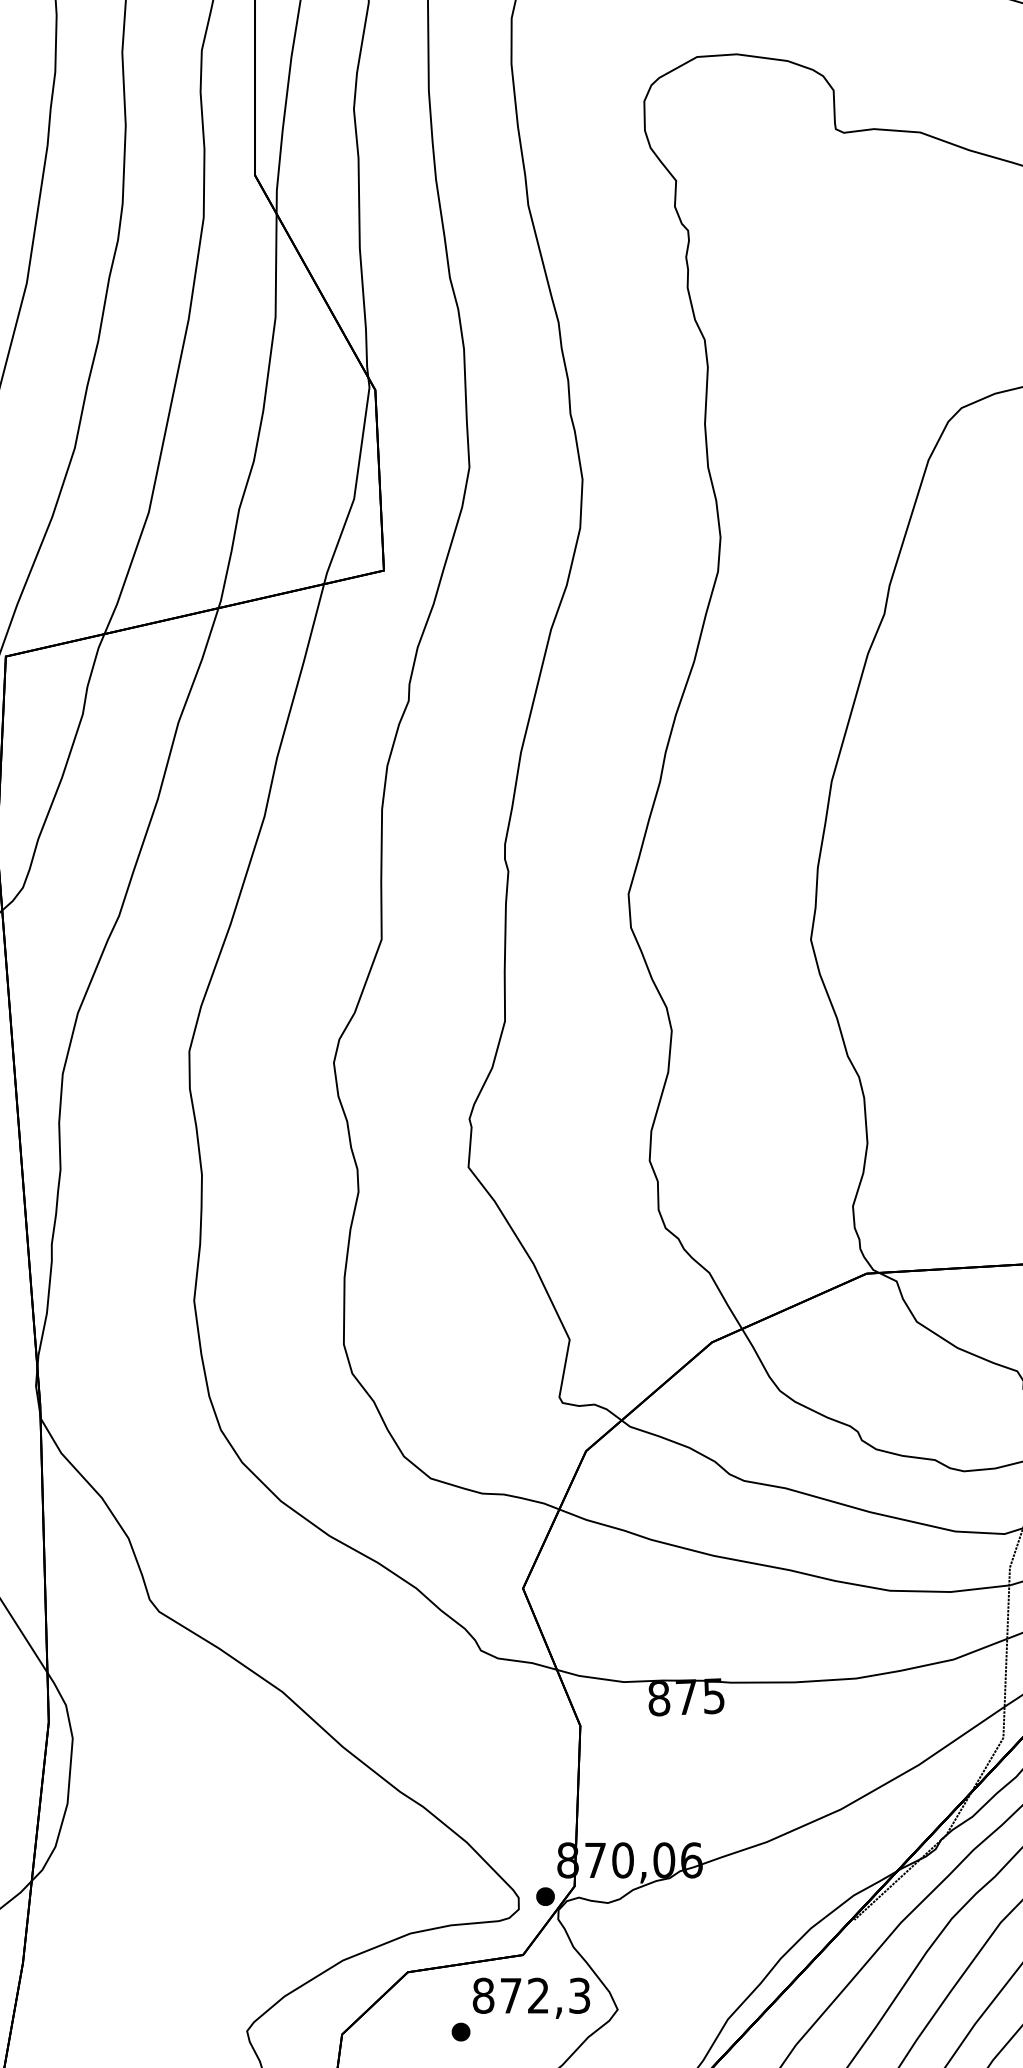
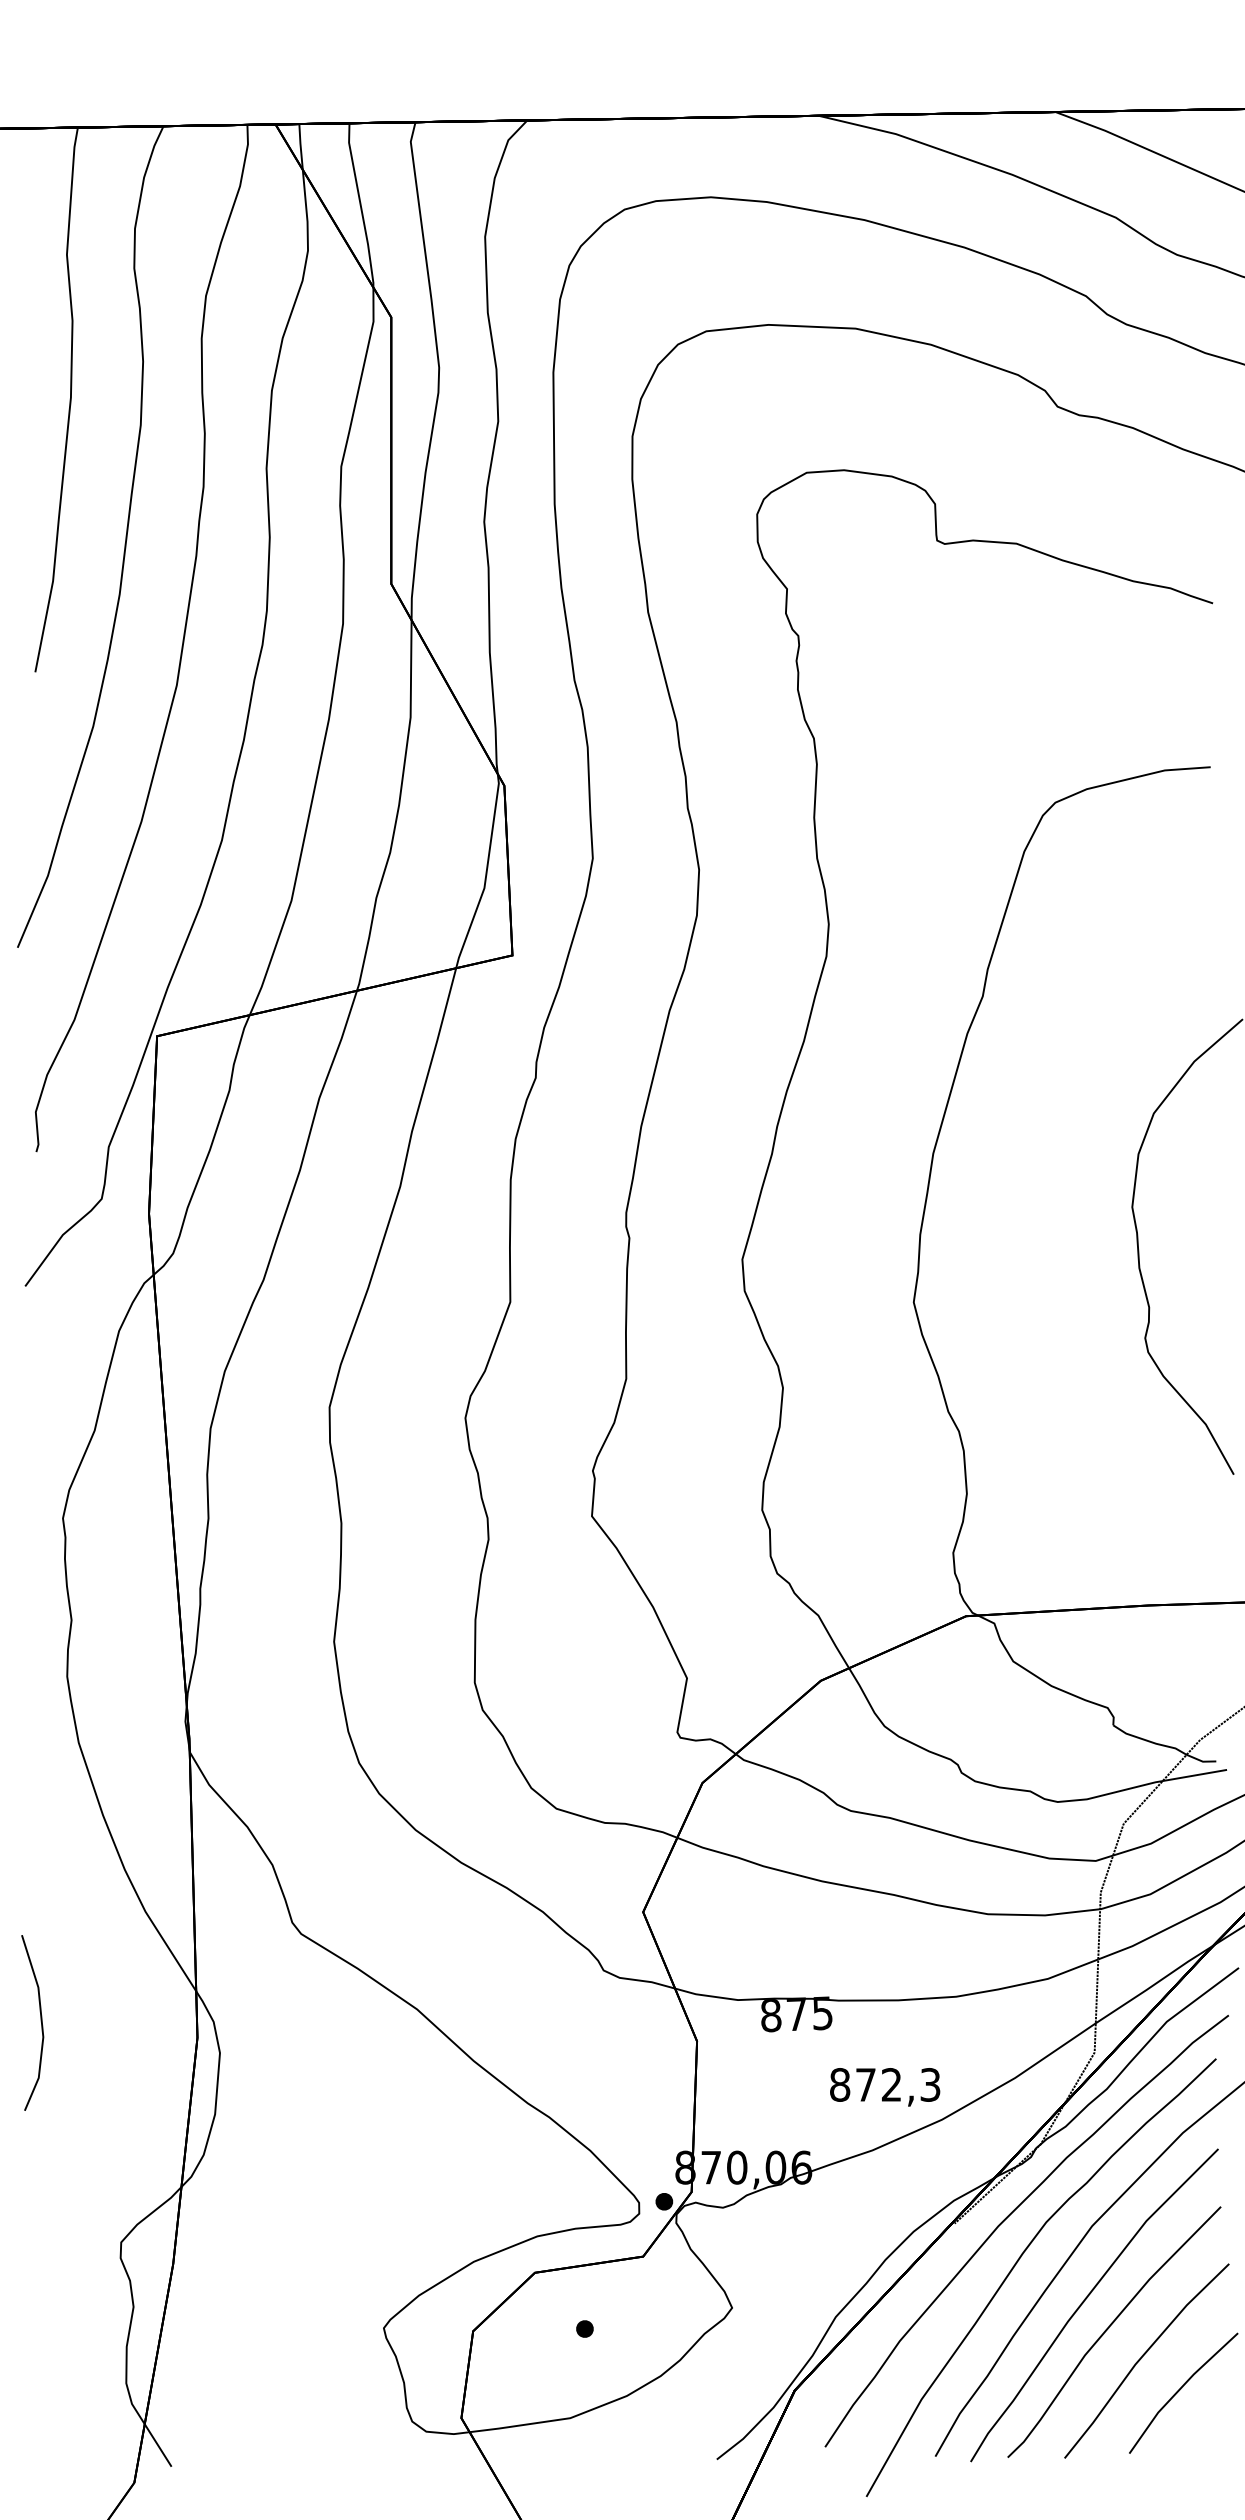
text: (531, 1998) -> (885, 2087), moved

